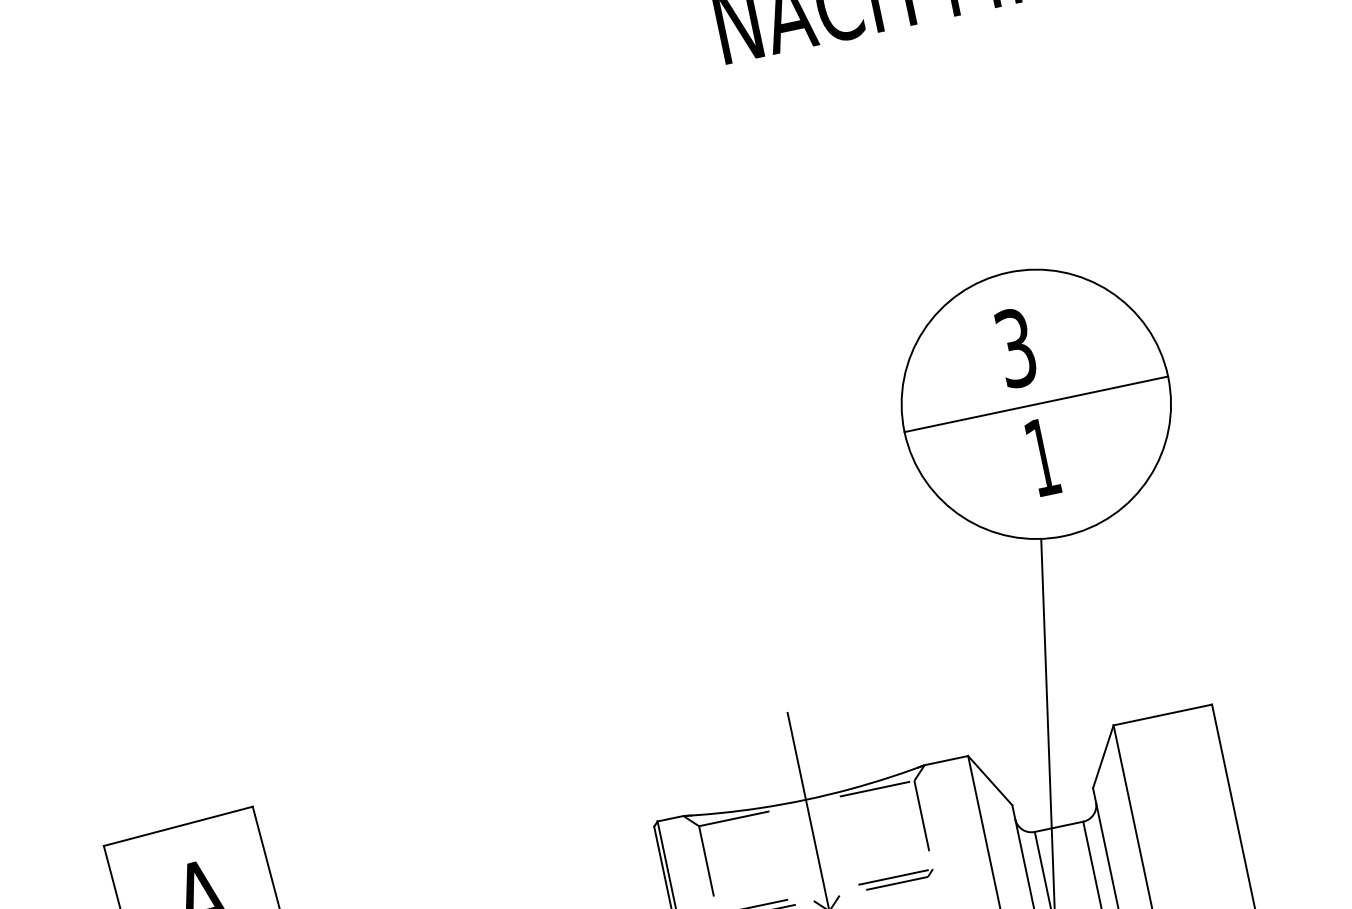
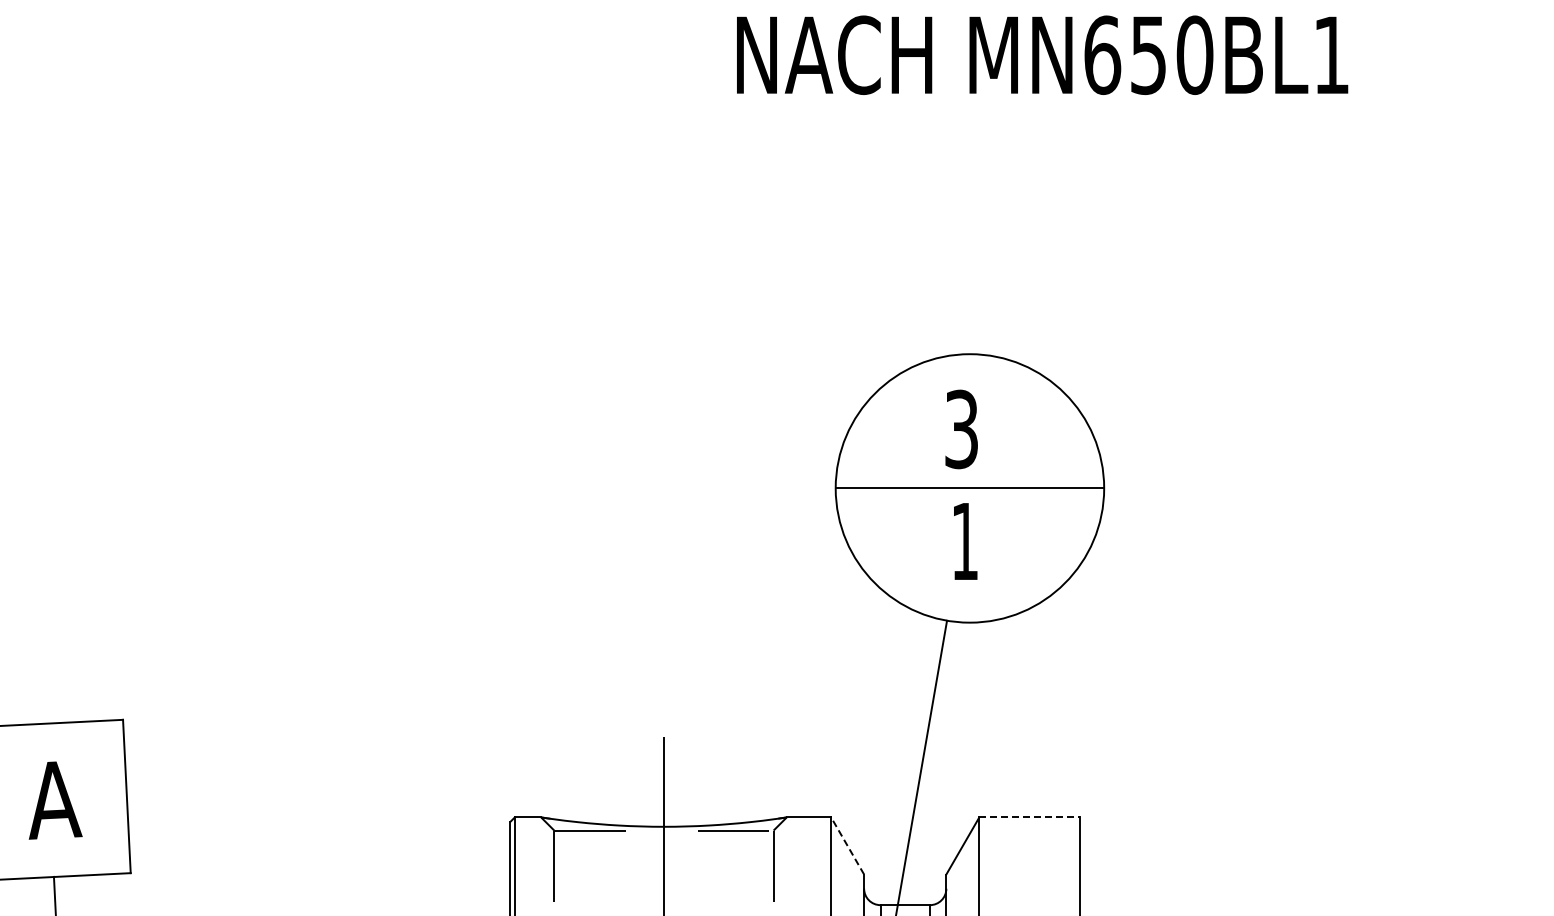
line: (1162, 715) -> (1029, 817), solid -> dashed
line: (990, 780) -> (847, 845), solid -> dashed

